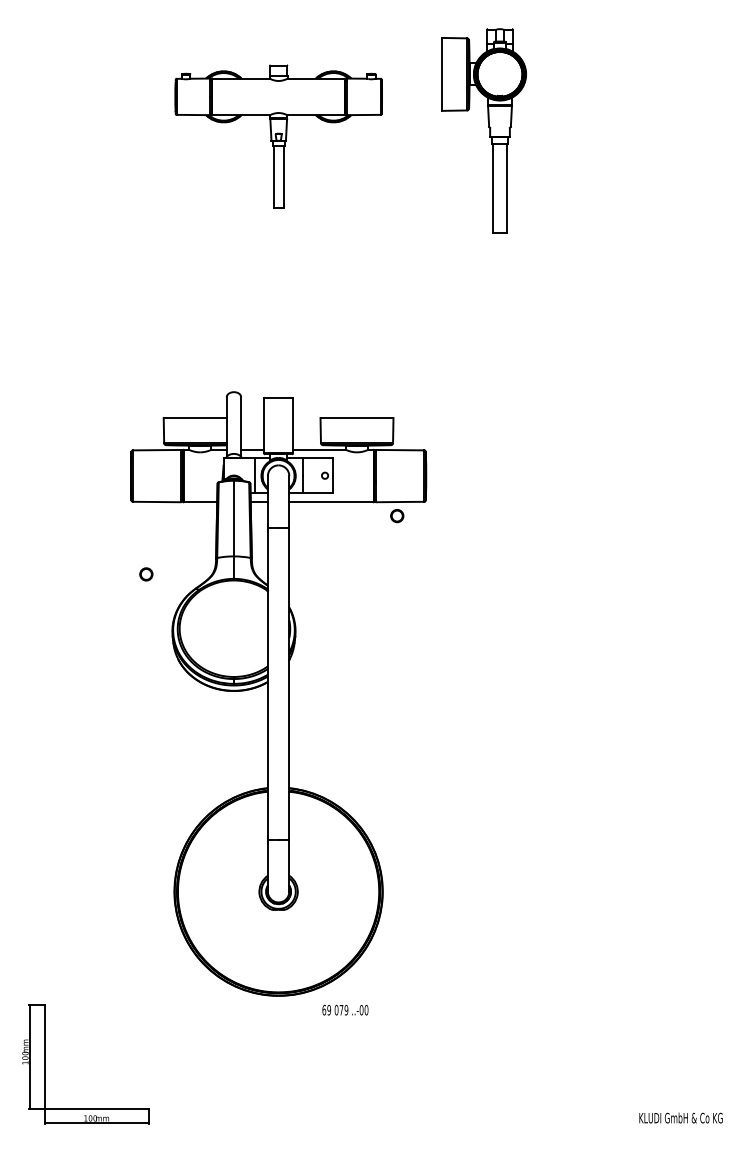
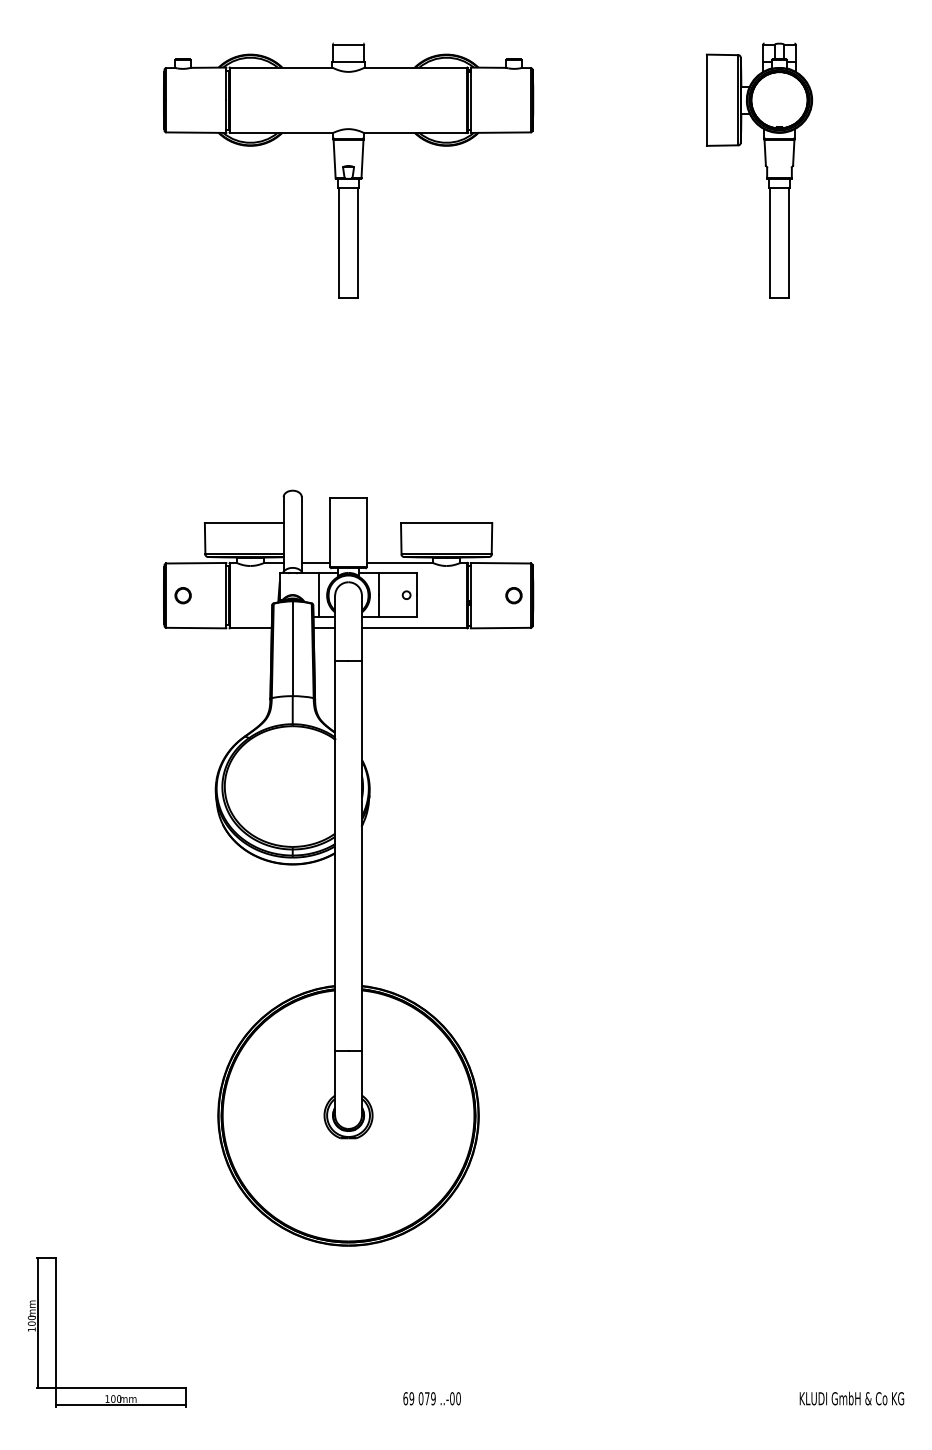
part: (489, 130) -> (766, 170), moved
part: (278, 136) -> (348, 170), size x1.43
circle: (396, 515) -> (513, 595), moved
circle: (145, 574) -> (182, 595), moved
text: (344, 1010) -> (431, 1398), moved

